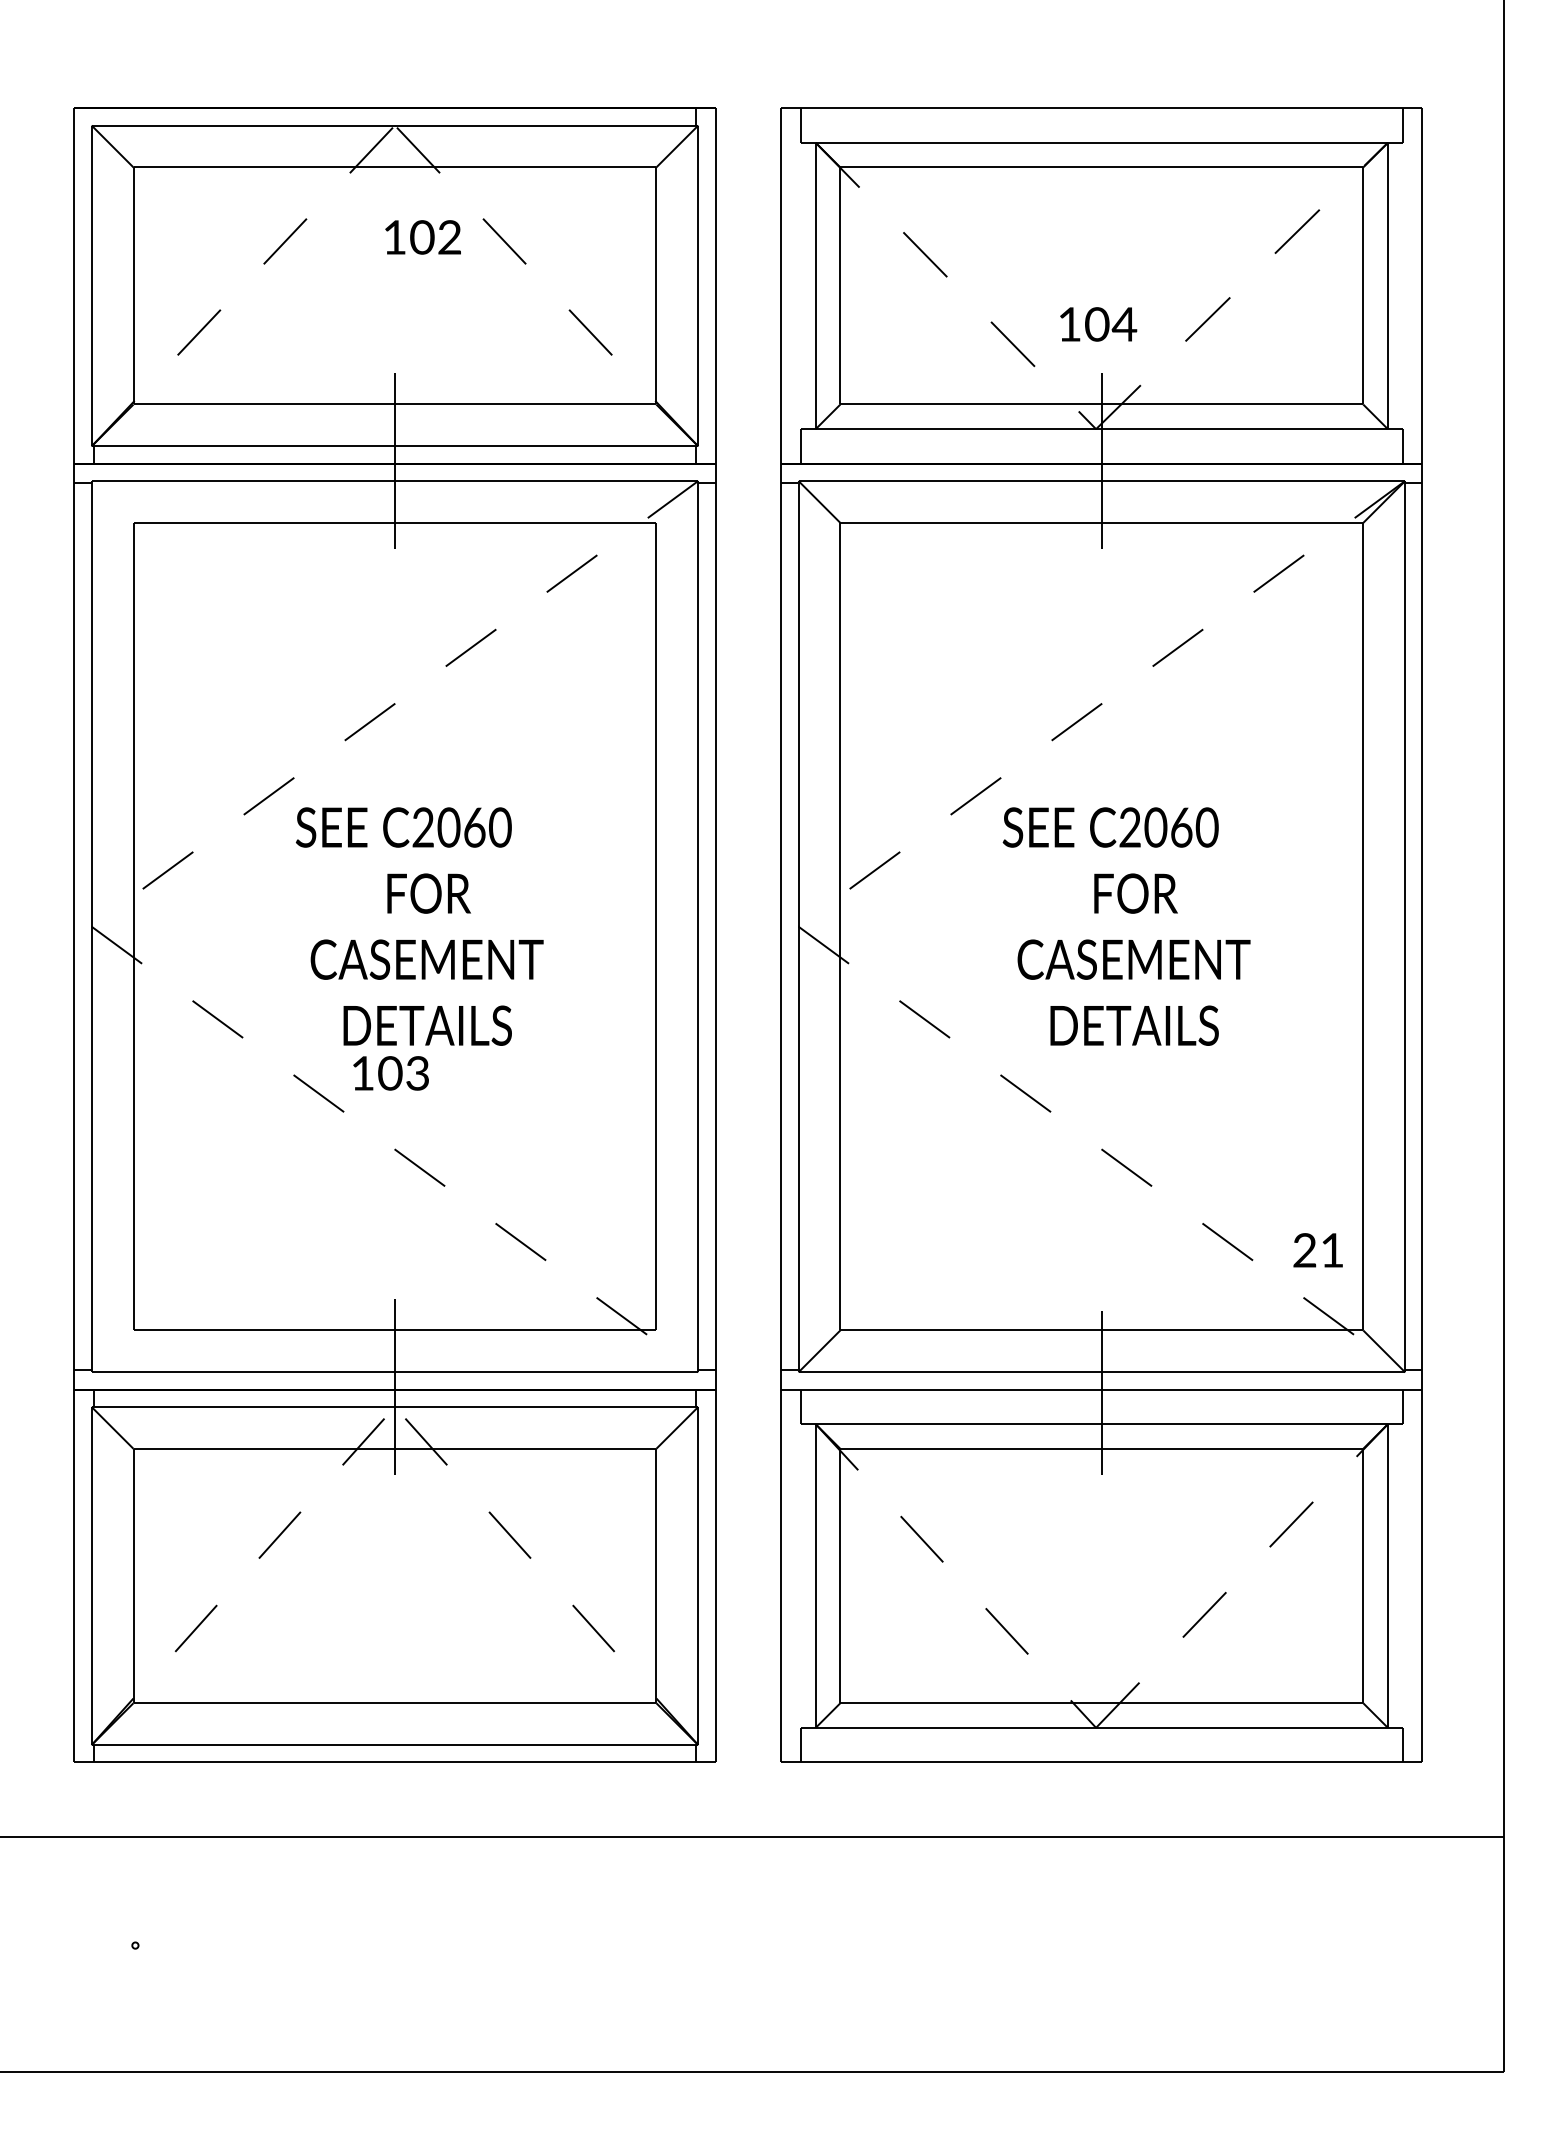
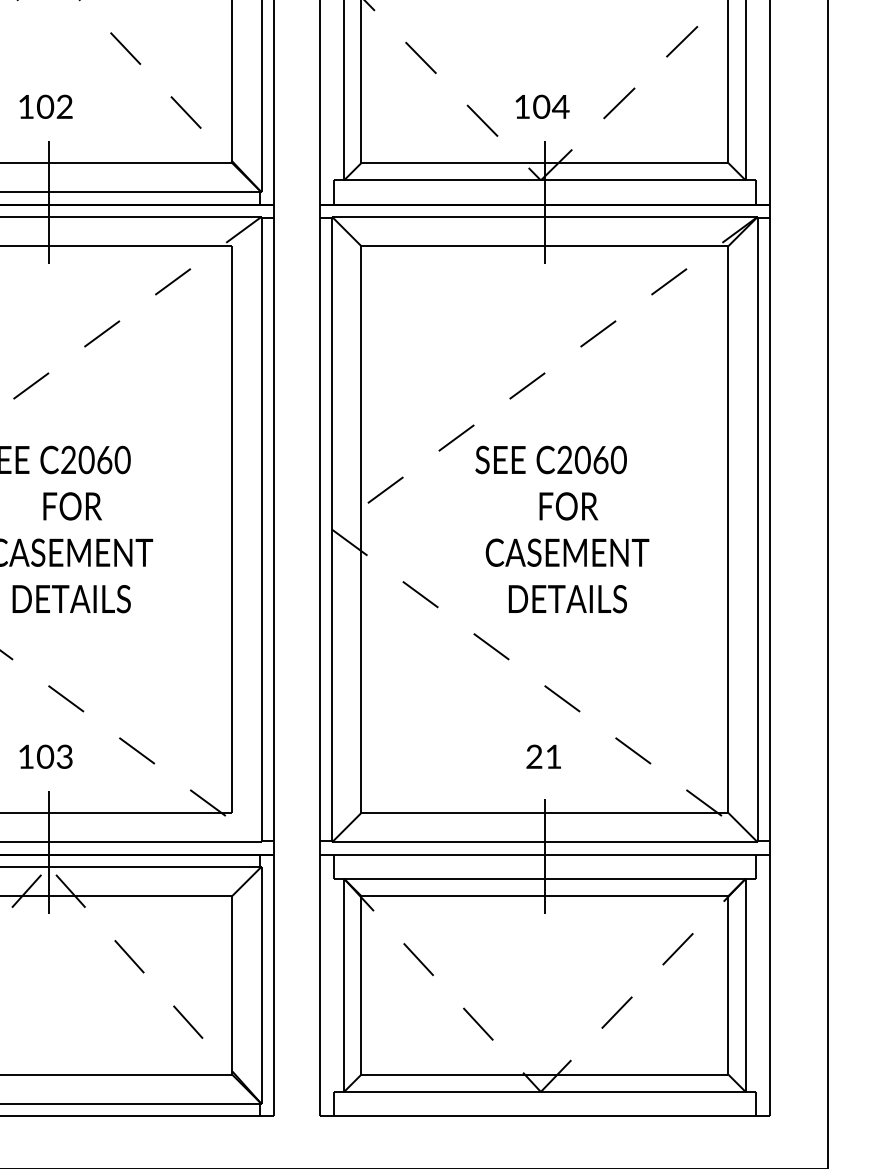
text: (422, 237) -> (45, 106), moved
text: (390, 1073) -> (45, 756), moved
text: (1317, 1250) -> (543, 756), moved

